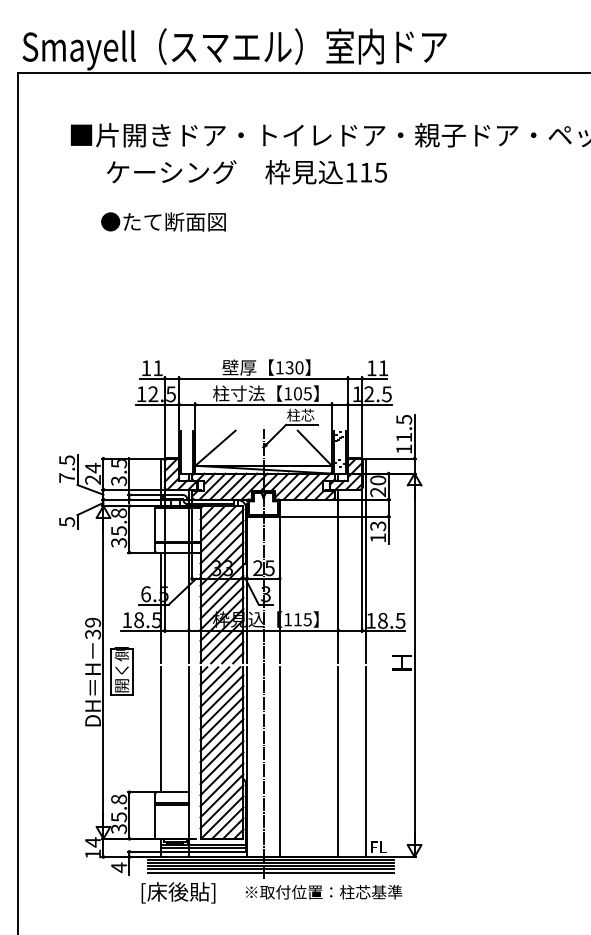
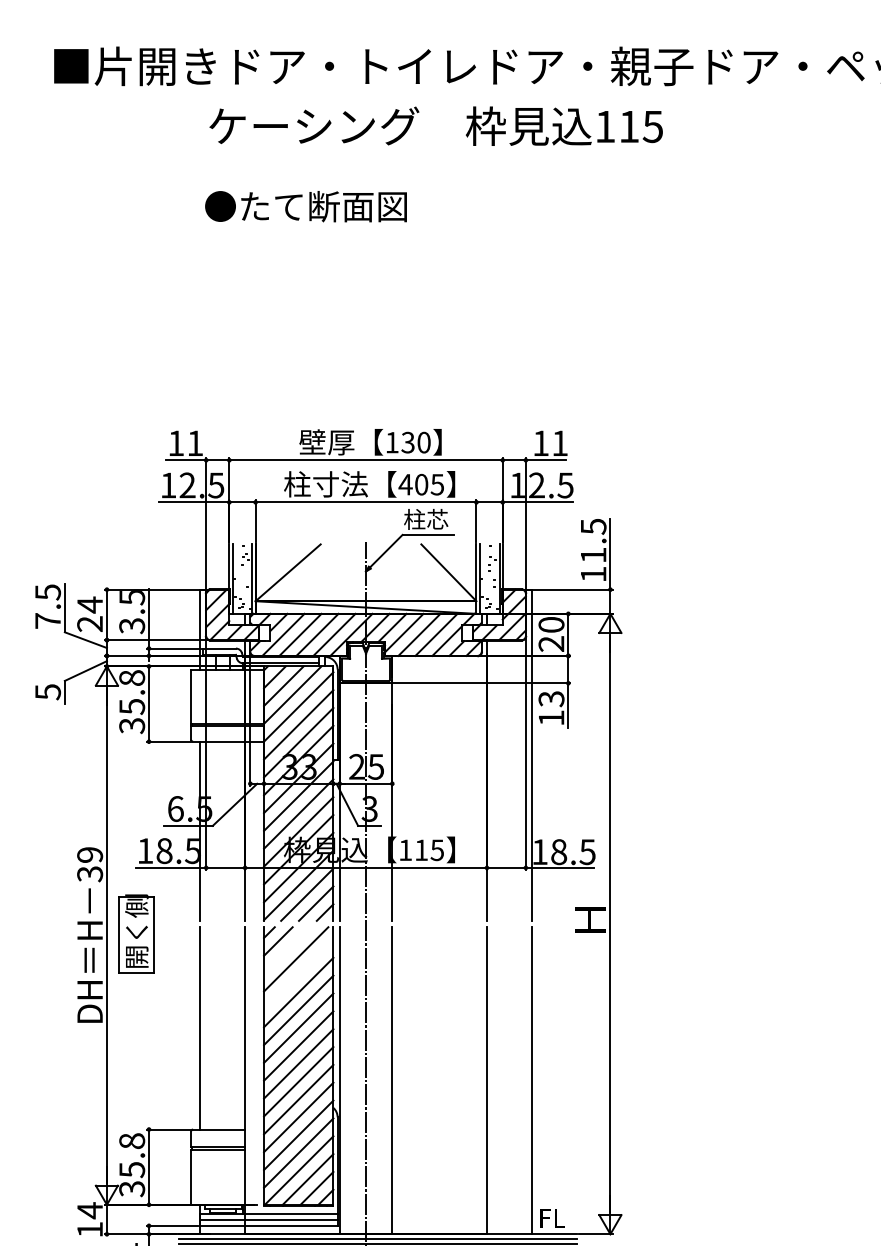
text: (246, 172) -> (435, 126), moved
text: (163, 221) -> (305, 205), moved
text: (287, 393) -> (404, 484), 105 -> 405
line: (214, 681) -> (286, 950), removed
line: (221, 696) -> (297, 974), removed

